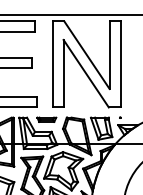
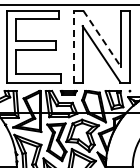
line: (87, 54) -> (102, 38), solid -> dashed
line: (52, 64) -> (73, 46), solid -> dashed

